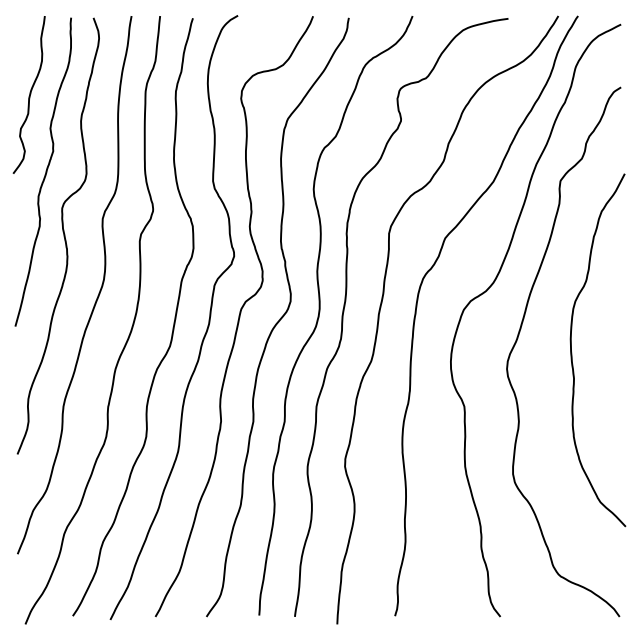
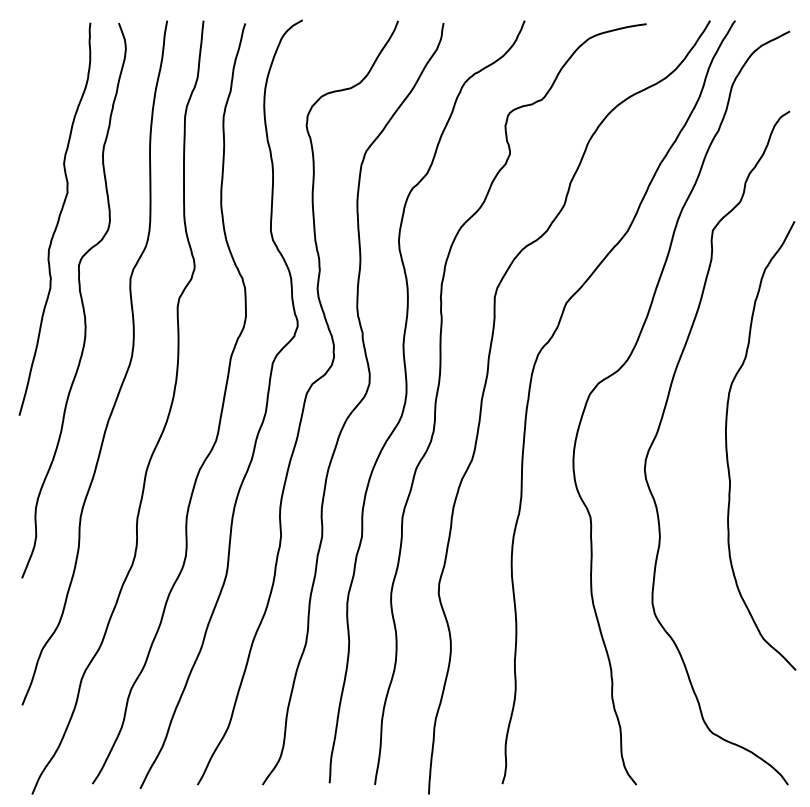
curve: (29, 94) -> (37, 120), removed

